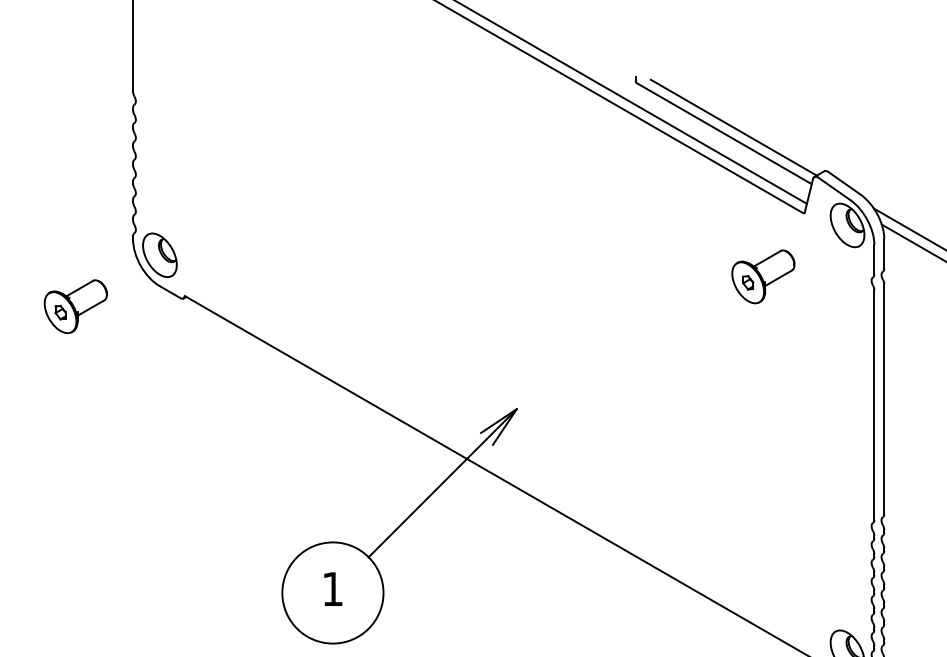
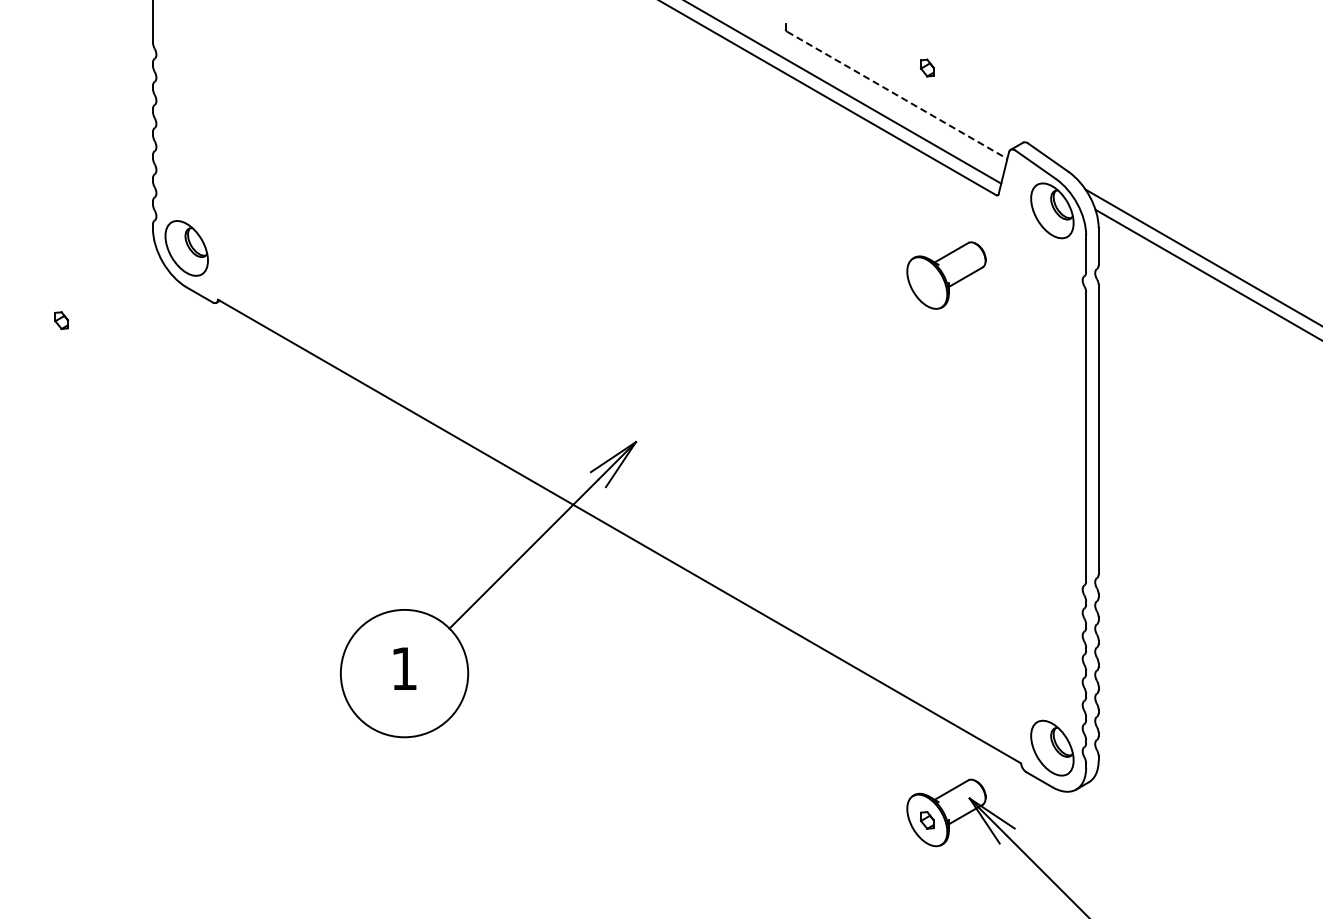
line: (733, 127) -> (908, 87), removed
line: (724, 133) -> (897, 95), solid -> dashed
part: (747, 282) -> (926, 67), moved
part: (75, 306) -> (80, 313), removed

